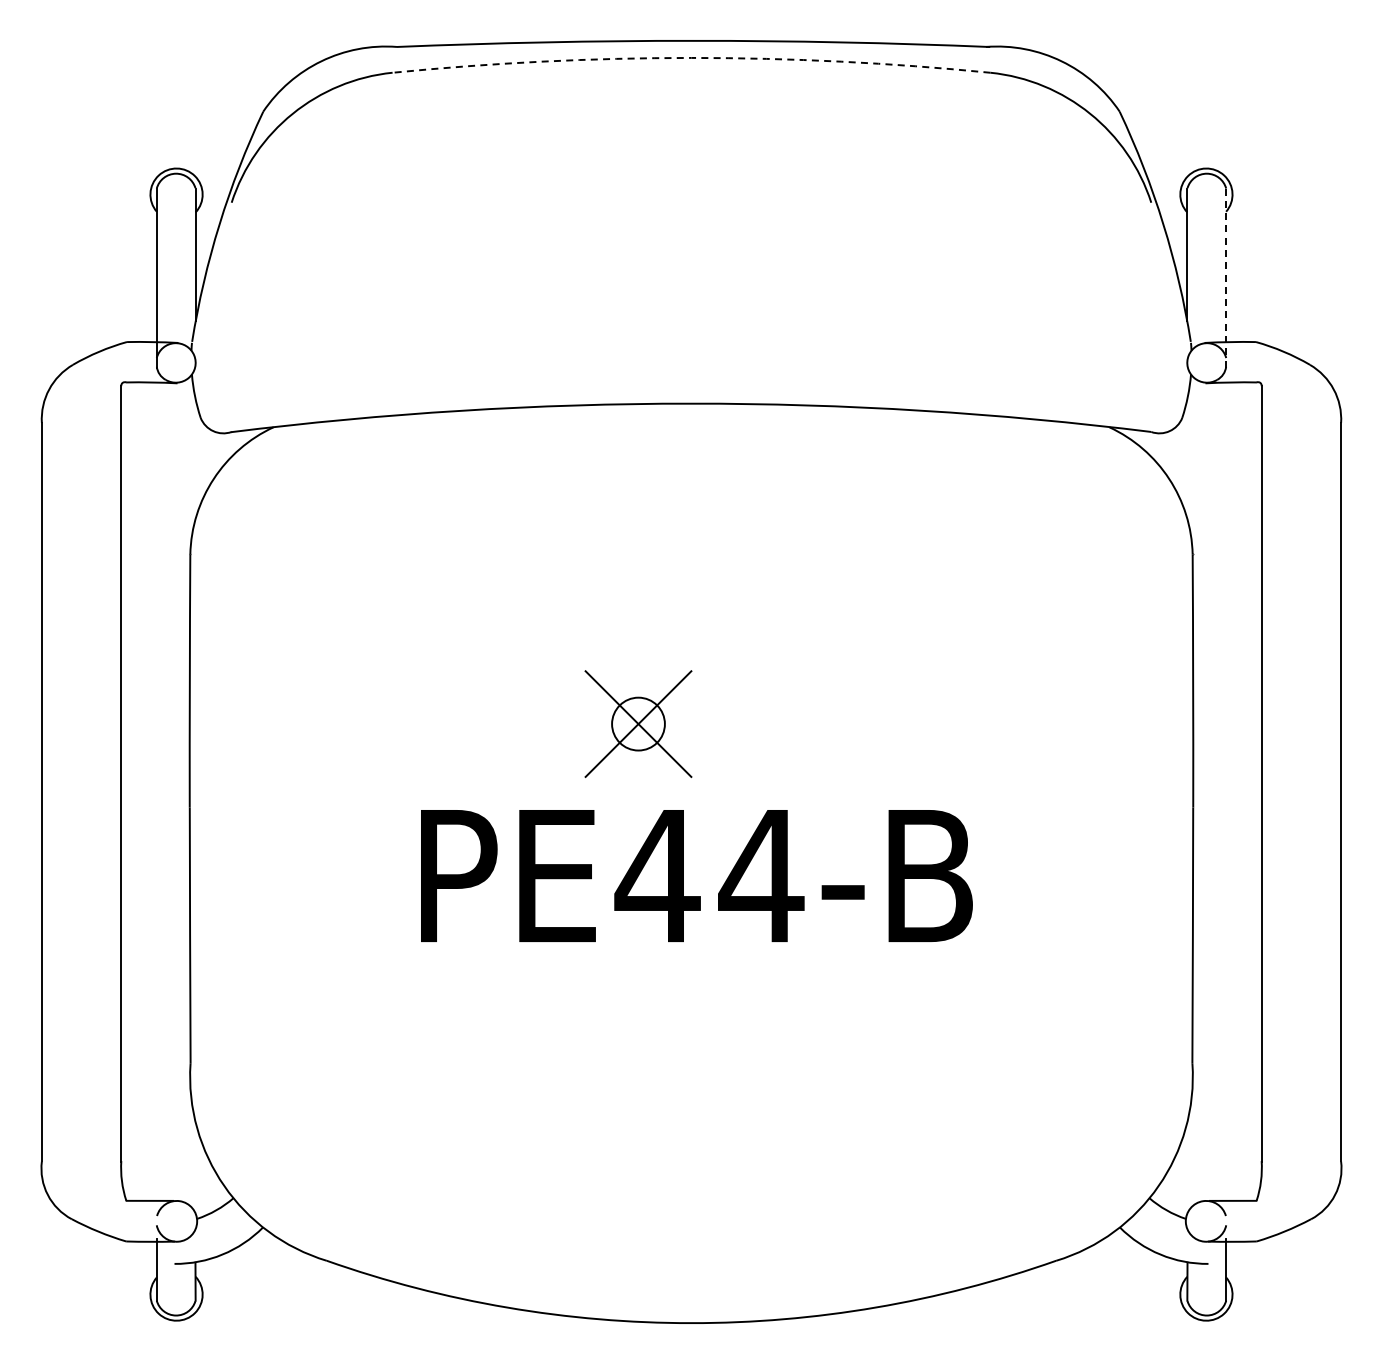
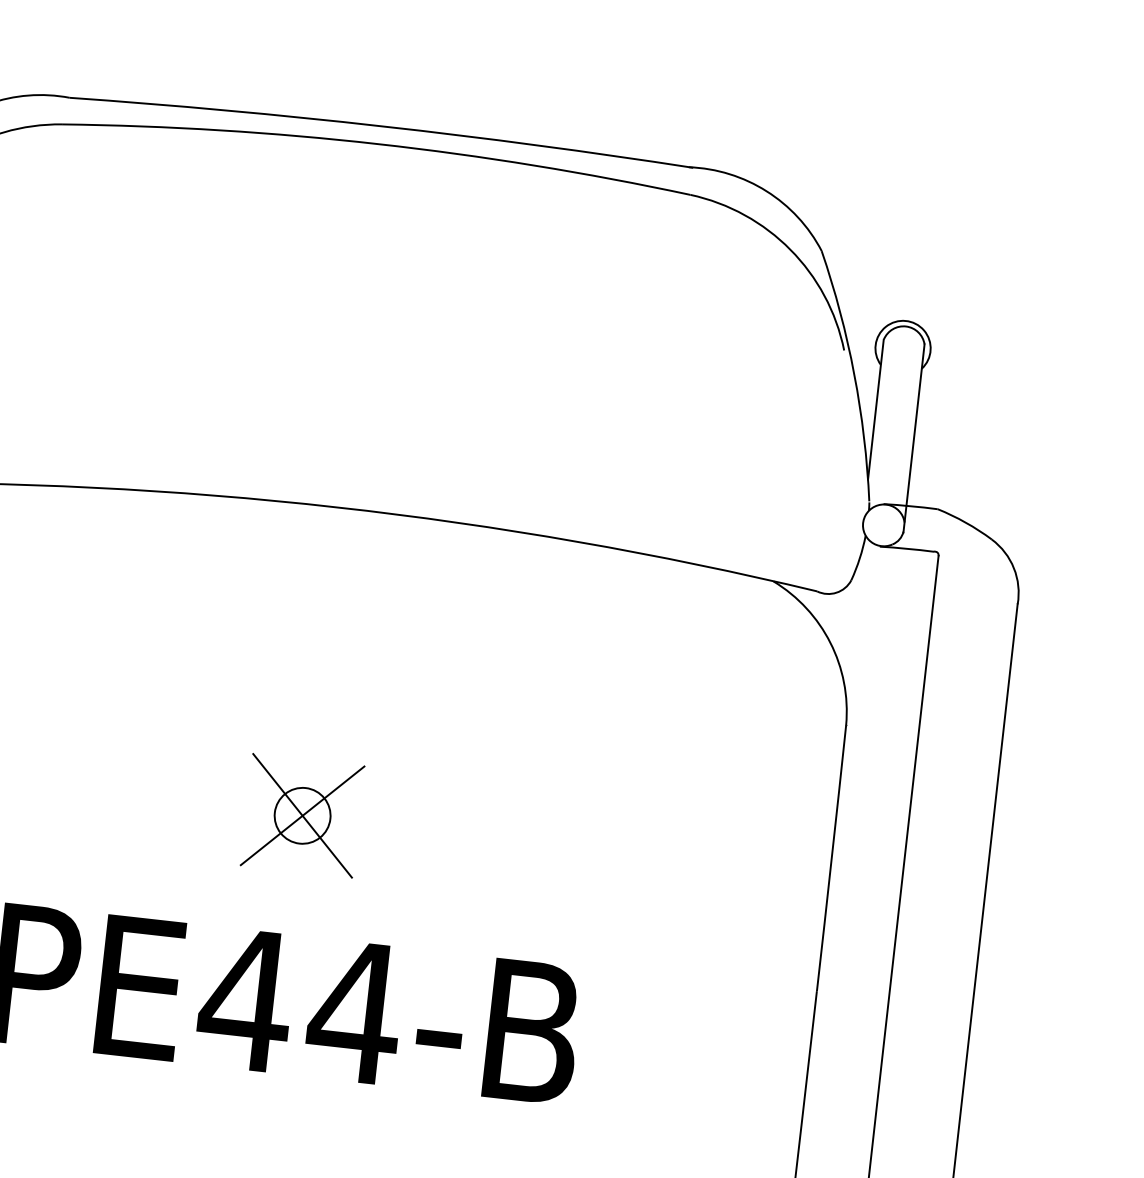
arc: (691, 57) -> (378, 143), dashed -> solid
line: (1226, 277) -> (914, 437), dashed -> solid
part: (638, 723) -> (302, 815), moved

